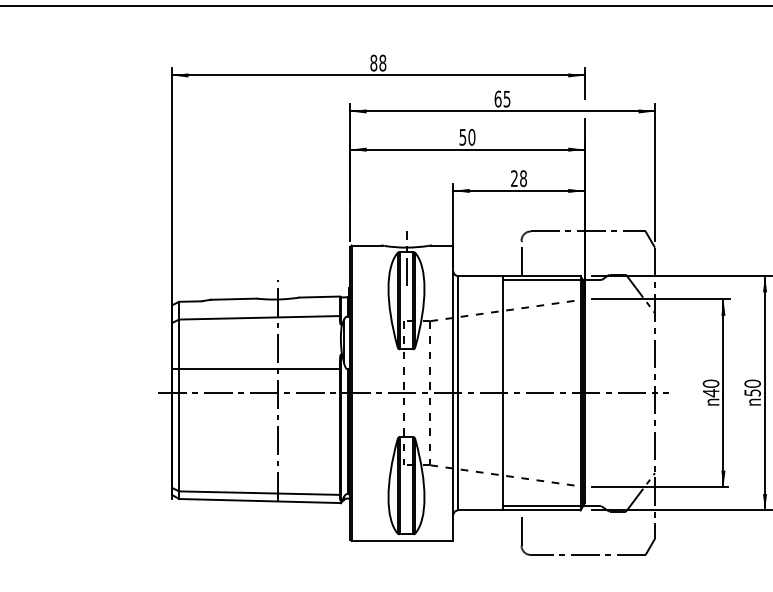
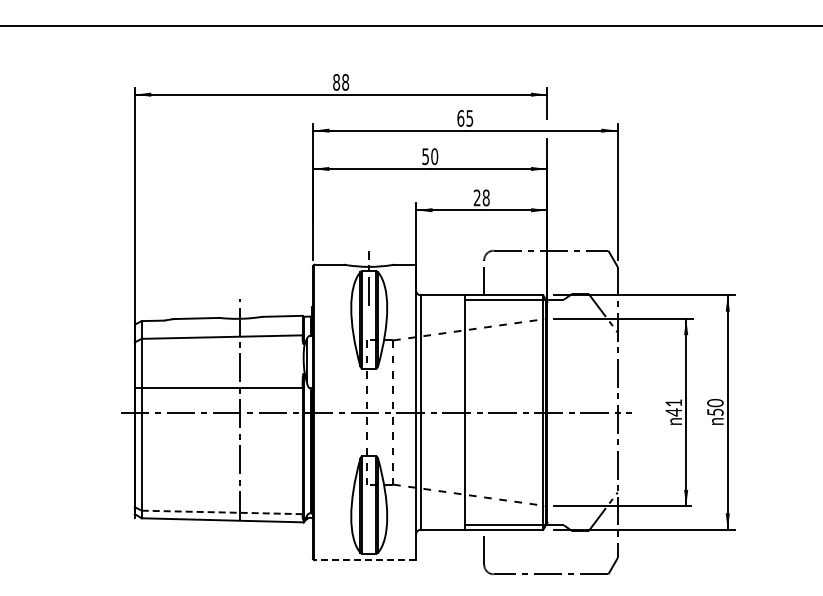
text: (710, 384) -> (673, 403), 40 -> 41
line: (258, 493) -> (221, 512), solid -> dashed
line: (402, 541) -> (365, 560), solid -> dashed

